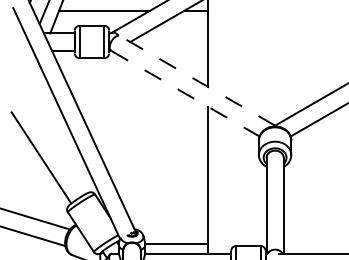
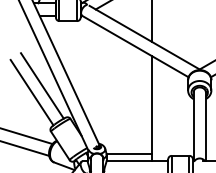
line: (198, 81) -> (144, 37), dashed -> solid
line: (186, 94) -> (136, 47), dashed -> solid
line: (55, 148) -> (42, 85), added

